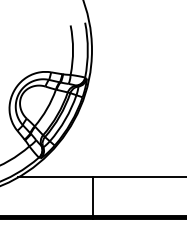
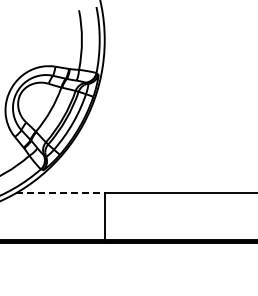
line: (55, 177) -> (60, 193), solid -> dashed

